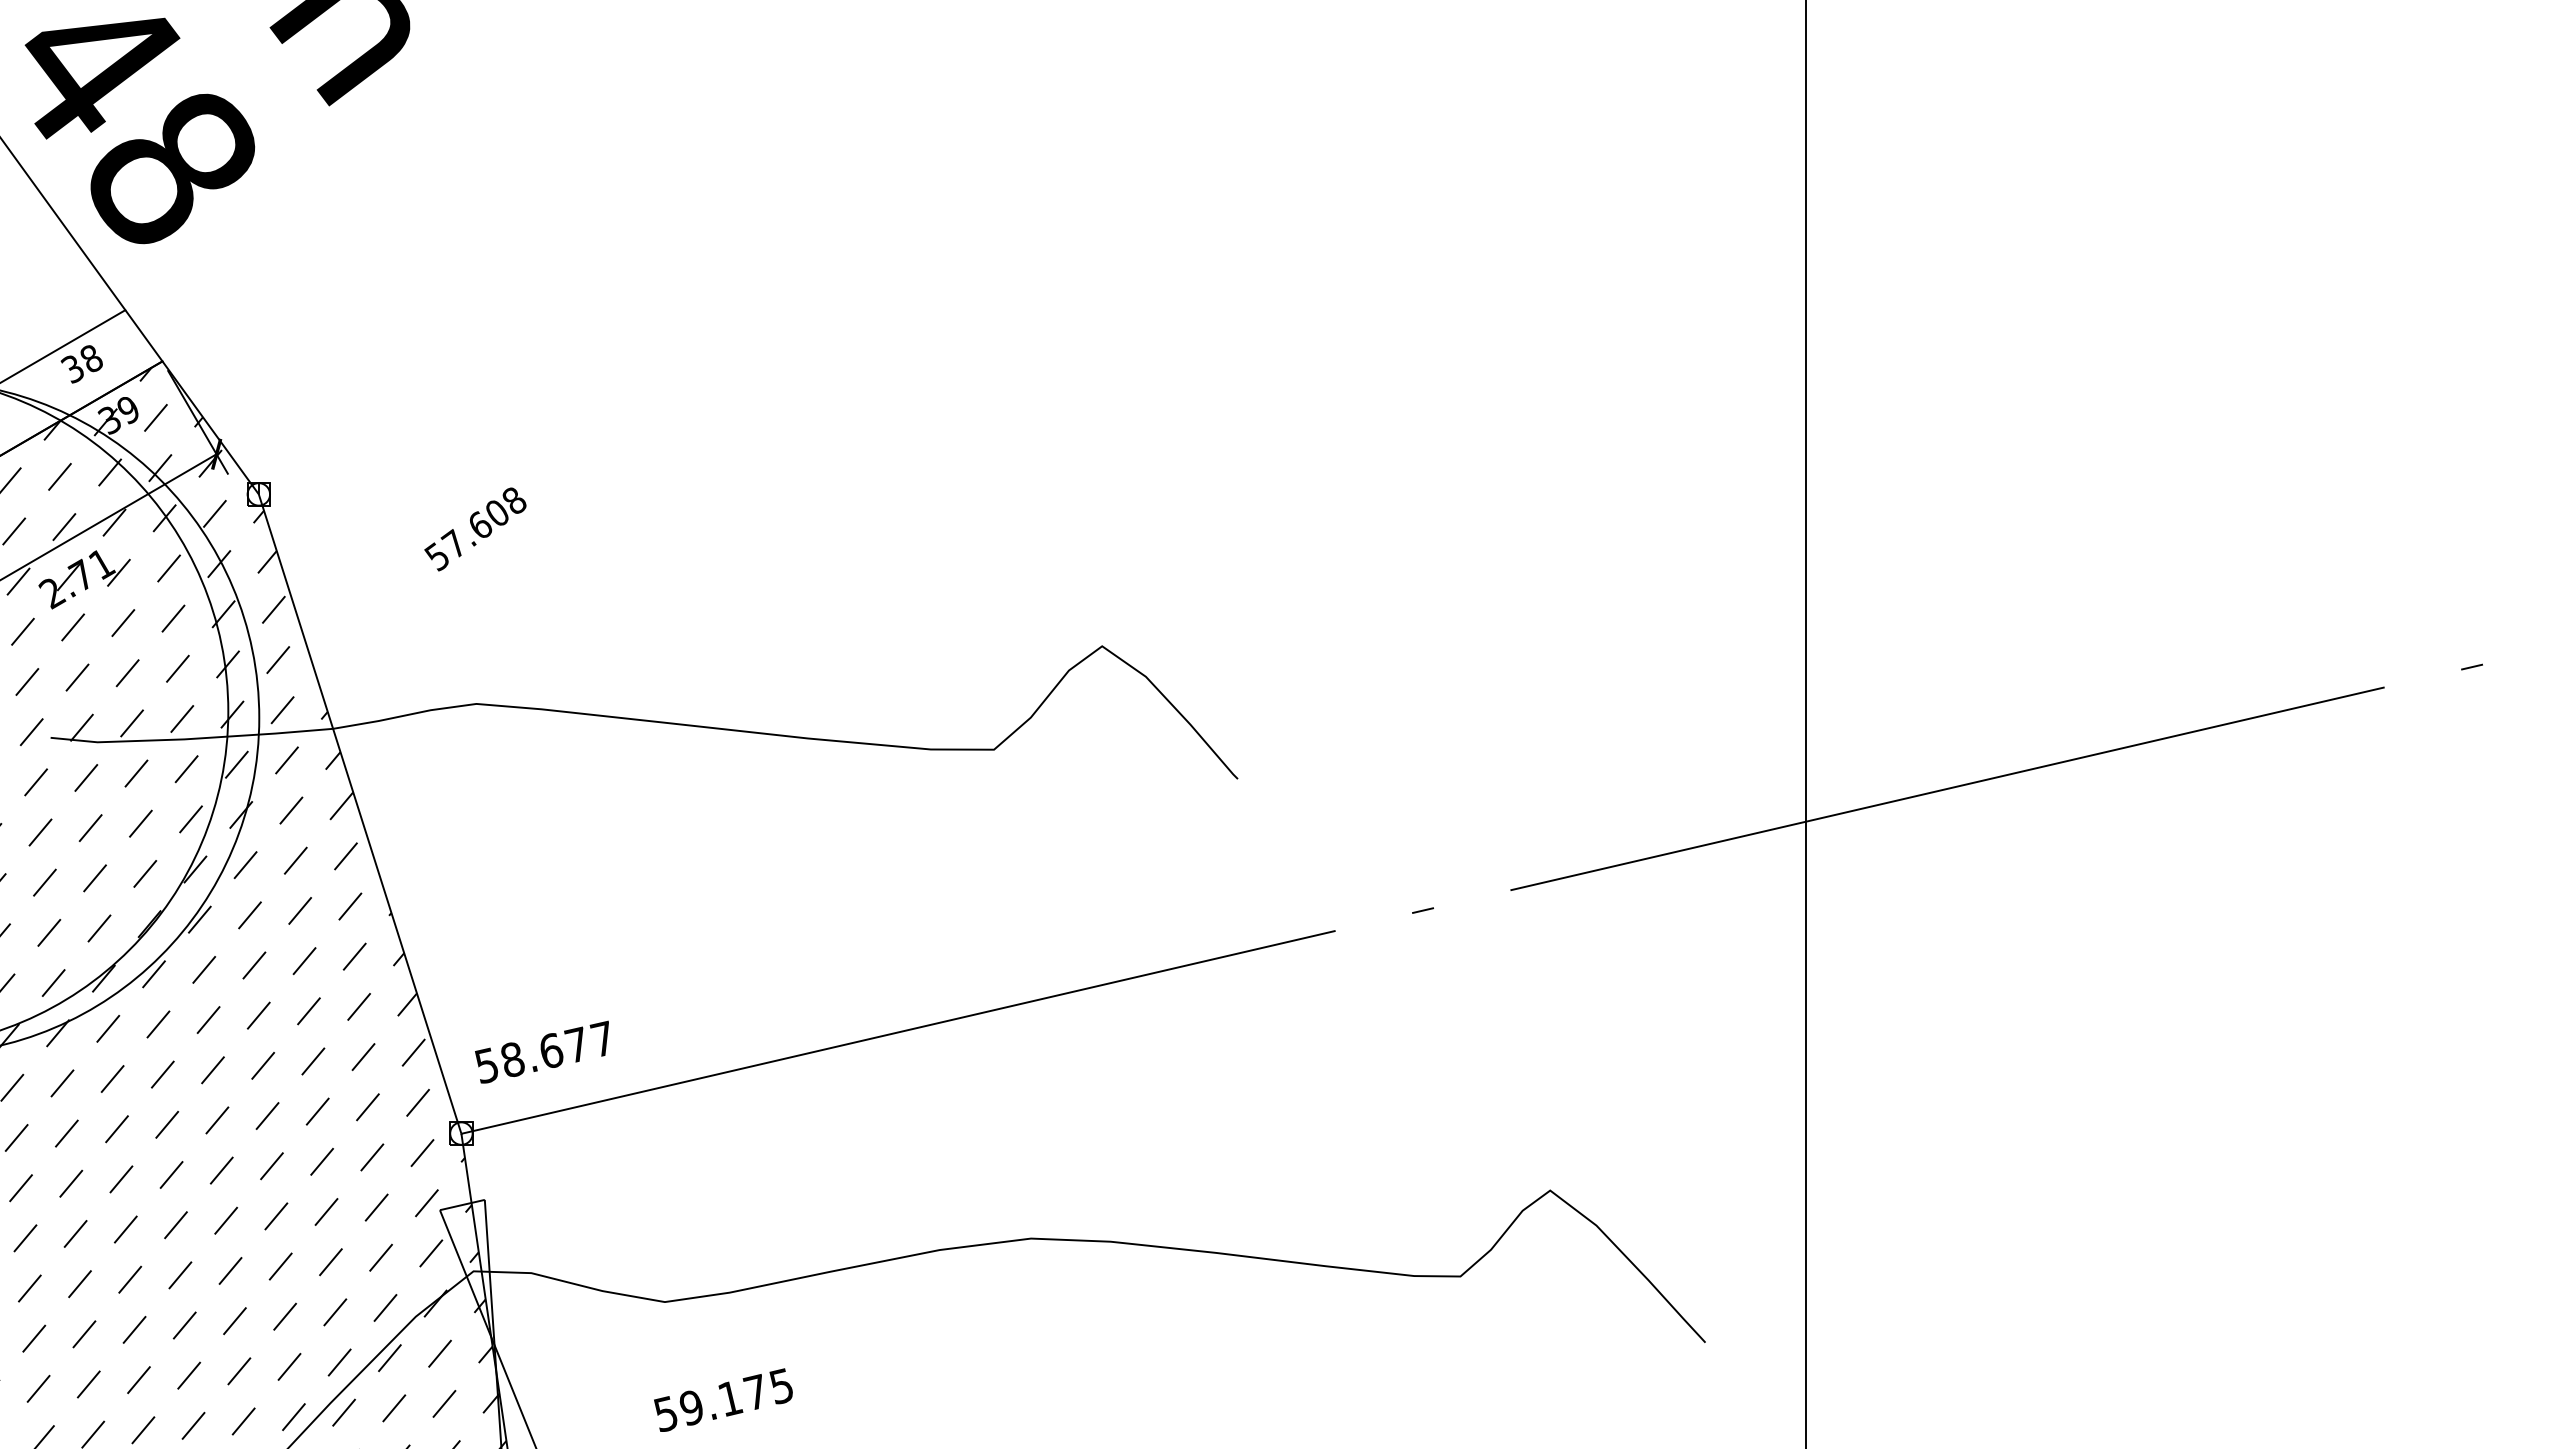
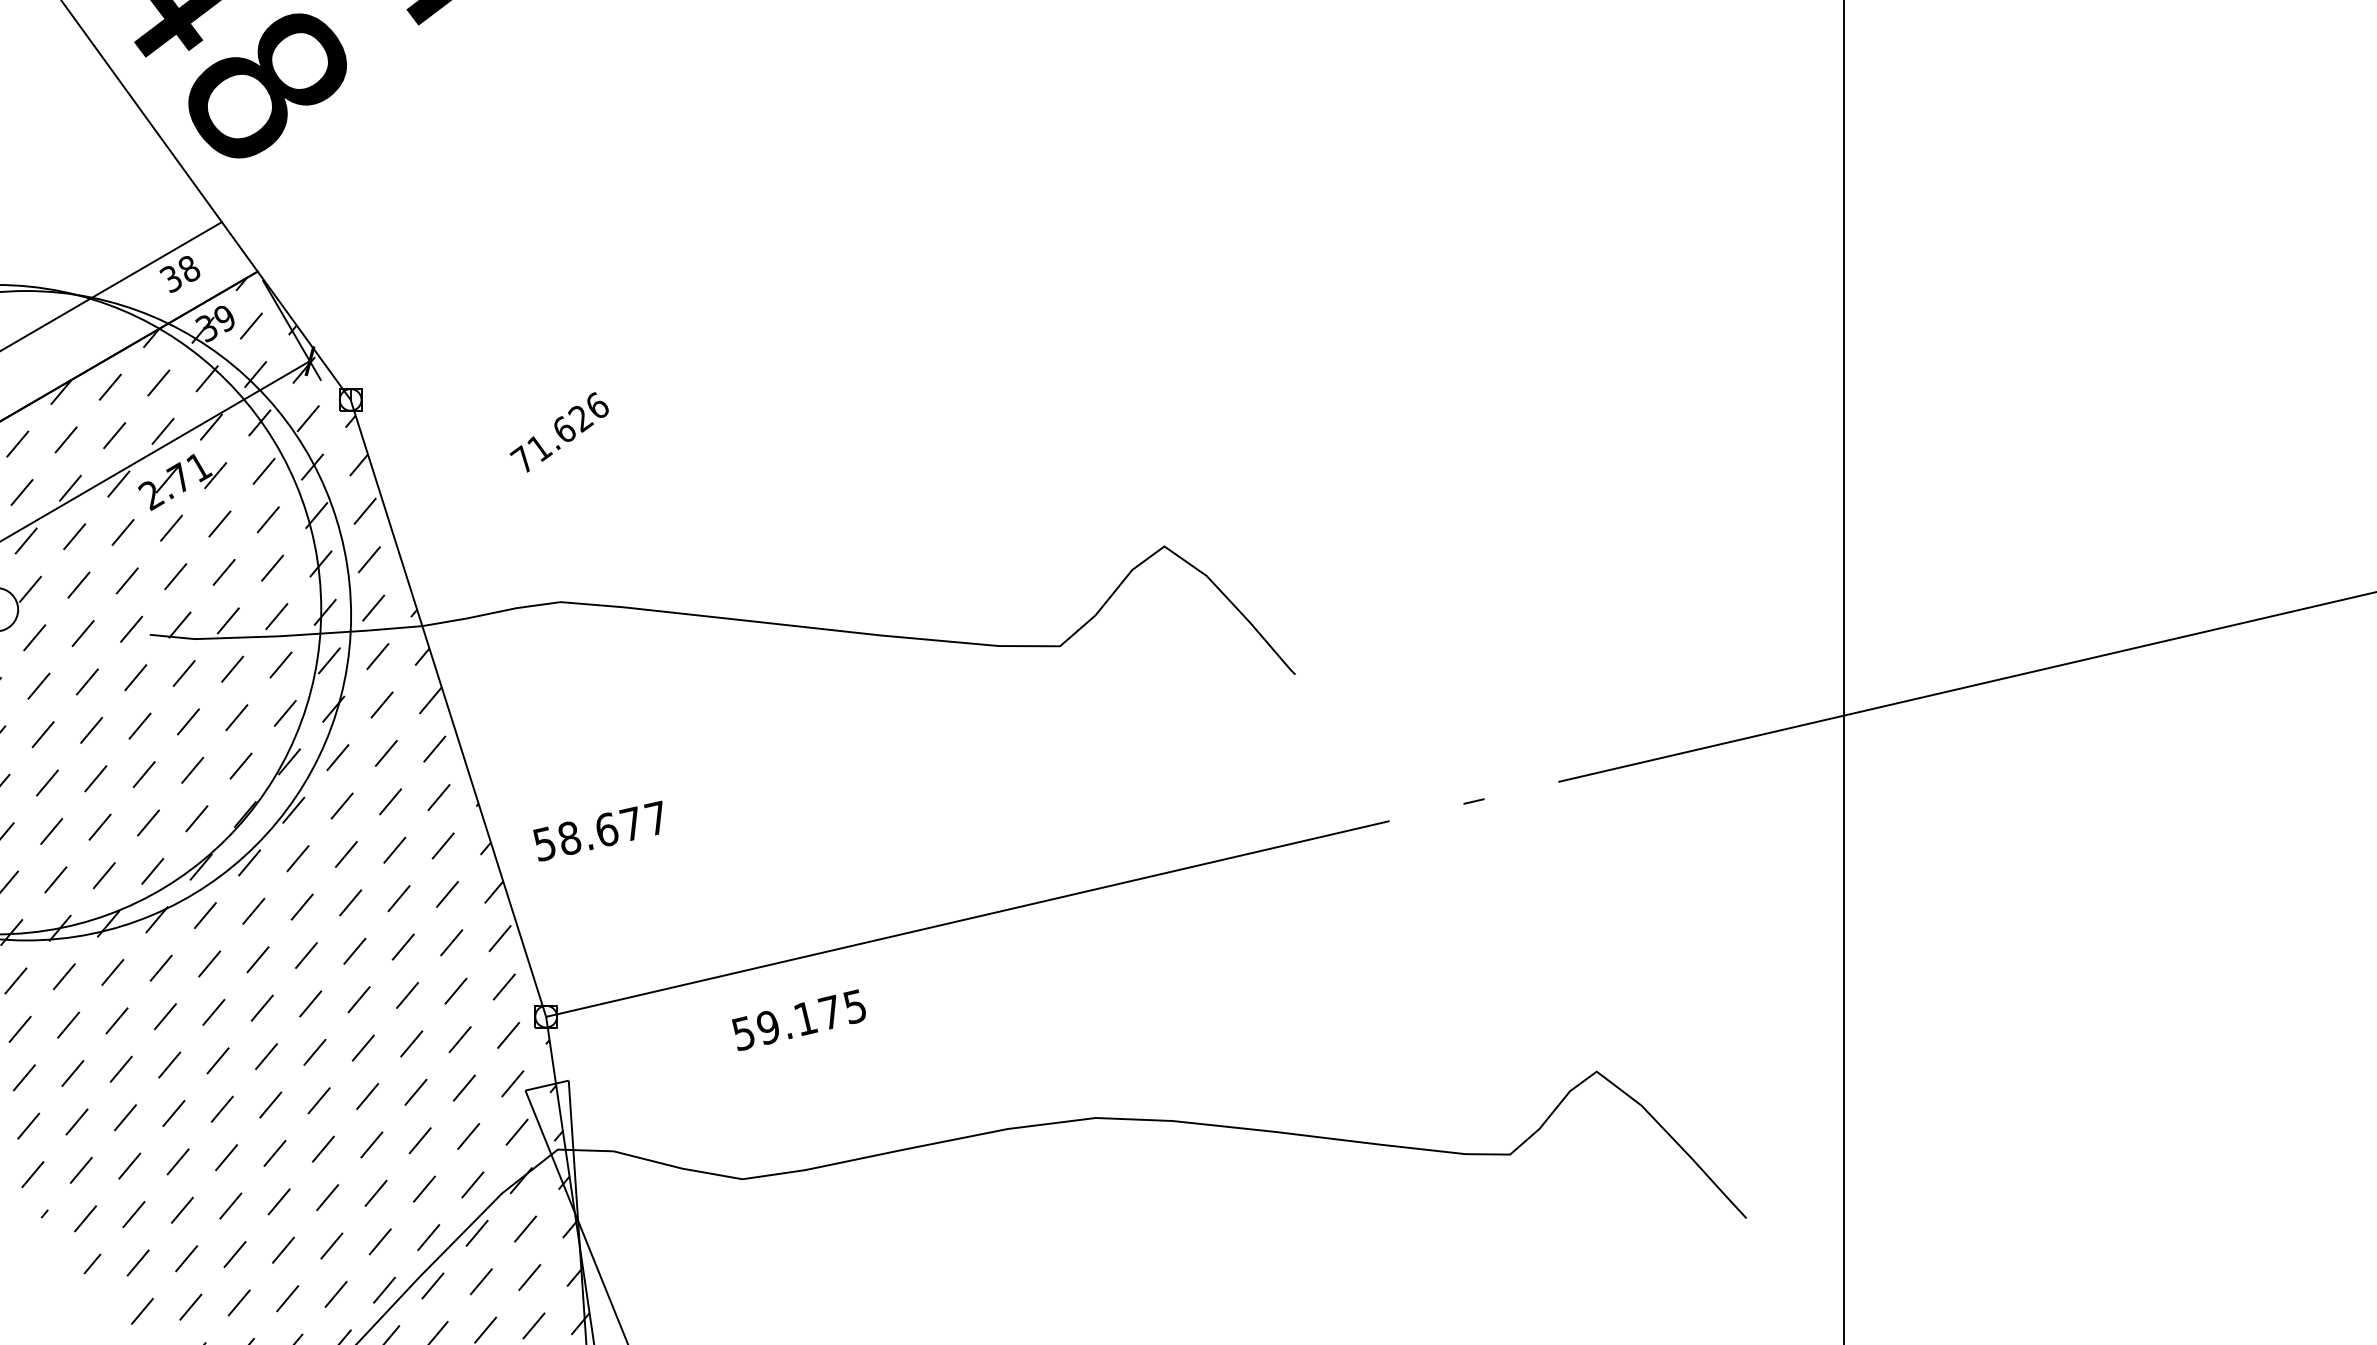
text: (474, 528) -> (558, 432), 57.608 -> 71.626
text: (541, 1051) -> (597, 830), moved
text: (723, 1399) -> (799, 1019), moved

